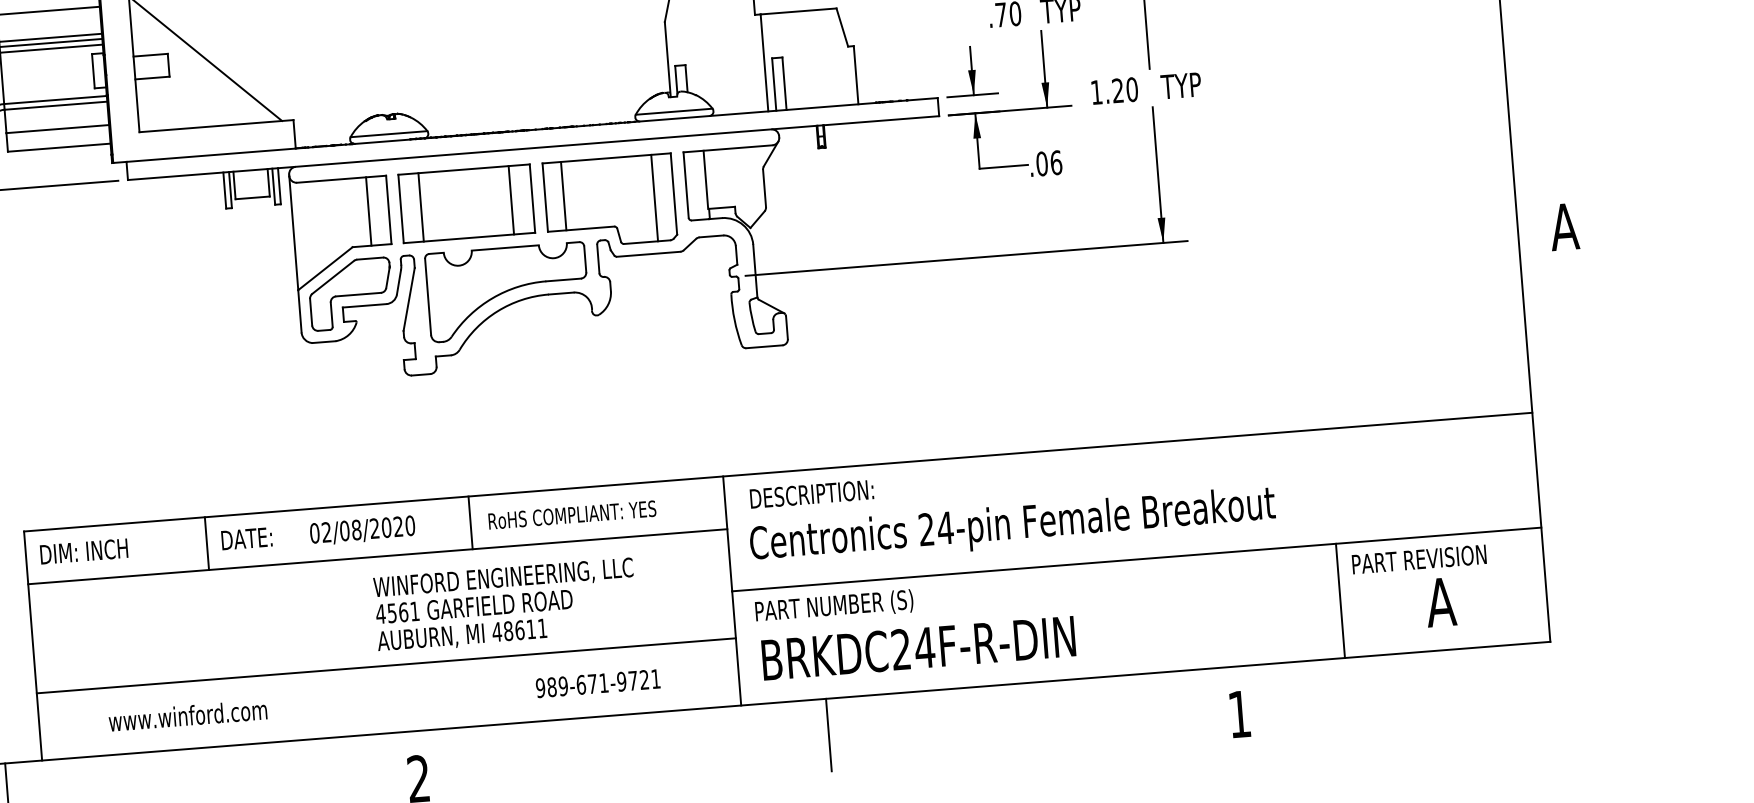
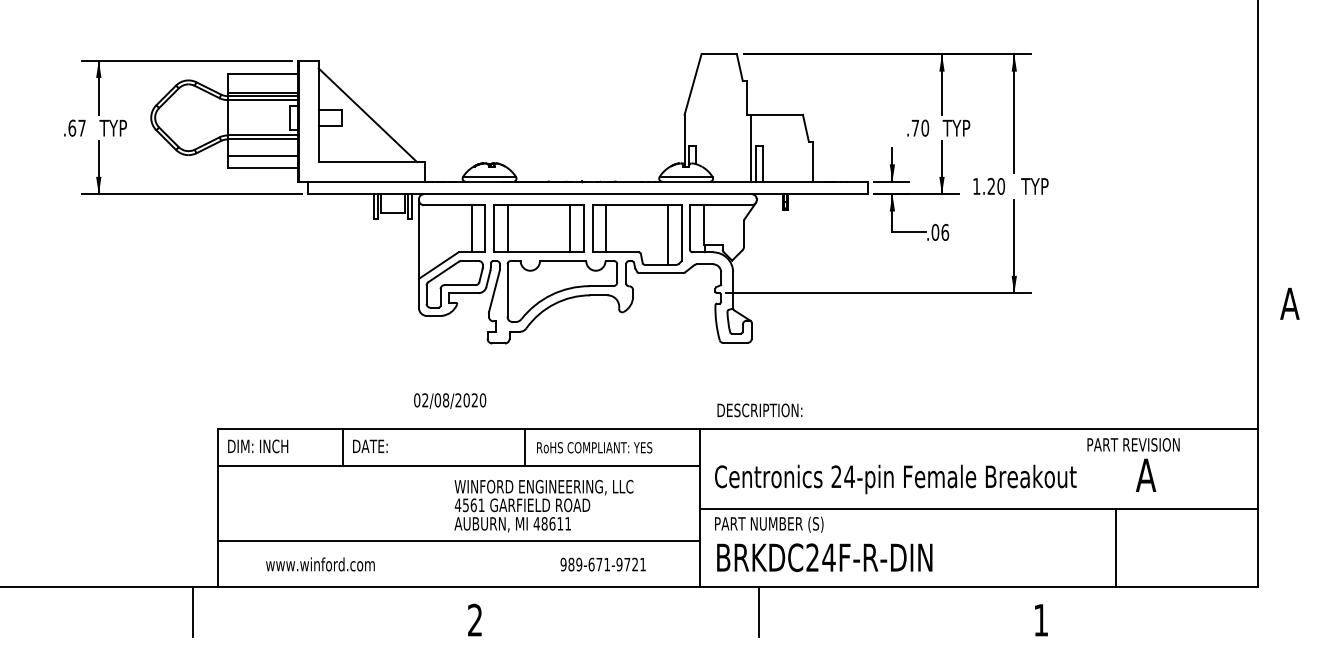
text: (811, 494) -> (759, 410), moved
text: (363, 529) -> (450, 400), moved
text: (1421, 588) -> (1133, 464), moved

